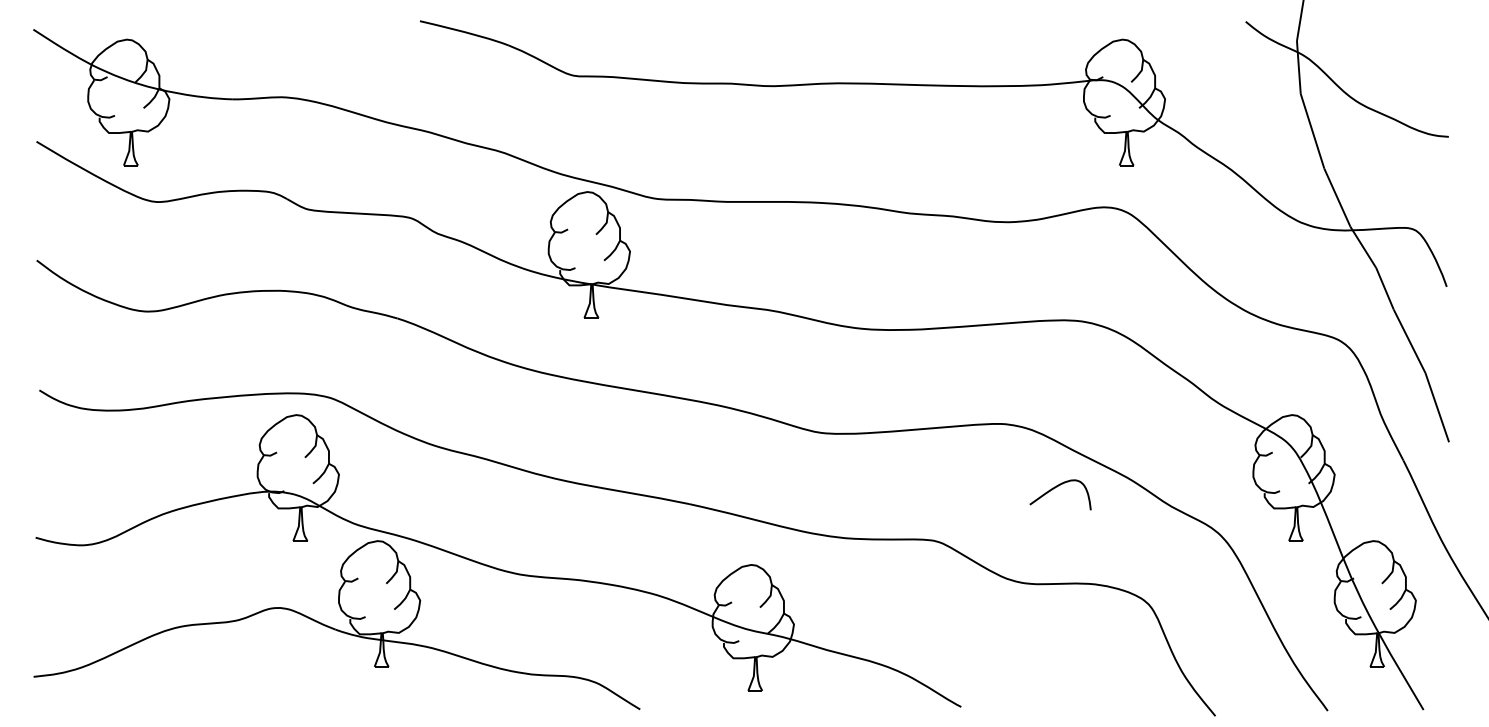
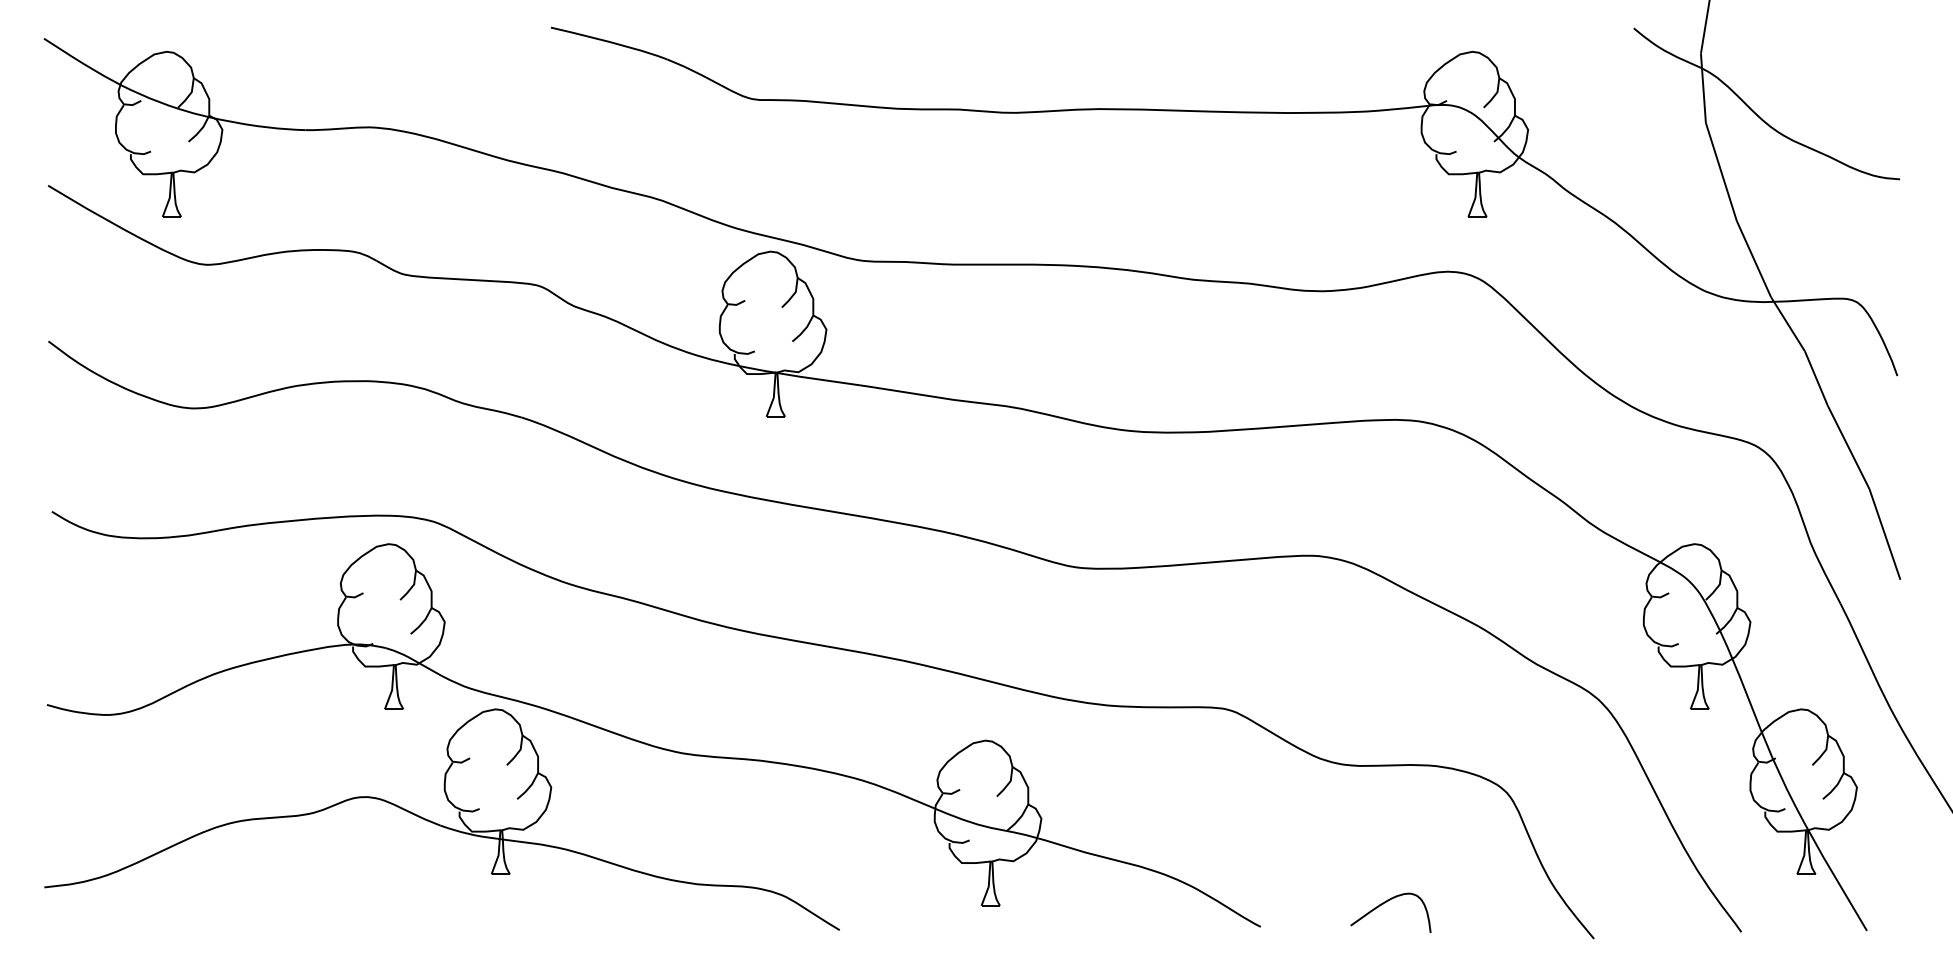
curve: (1056, 487) -> (1385, 903), moved

